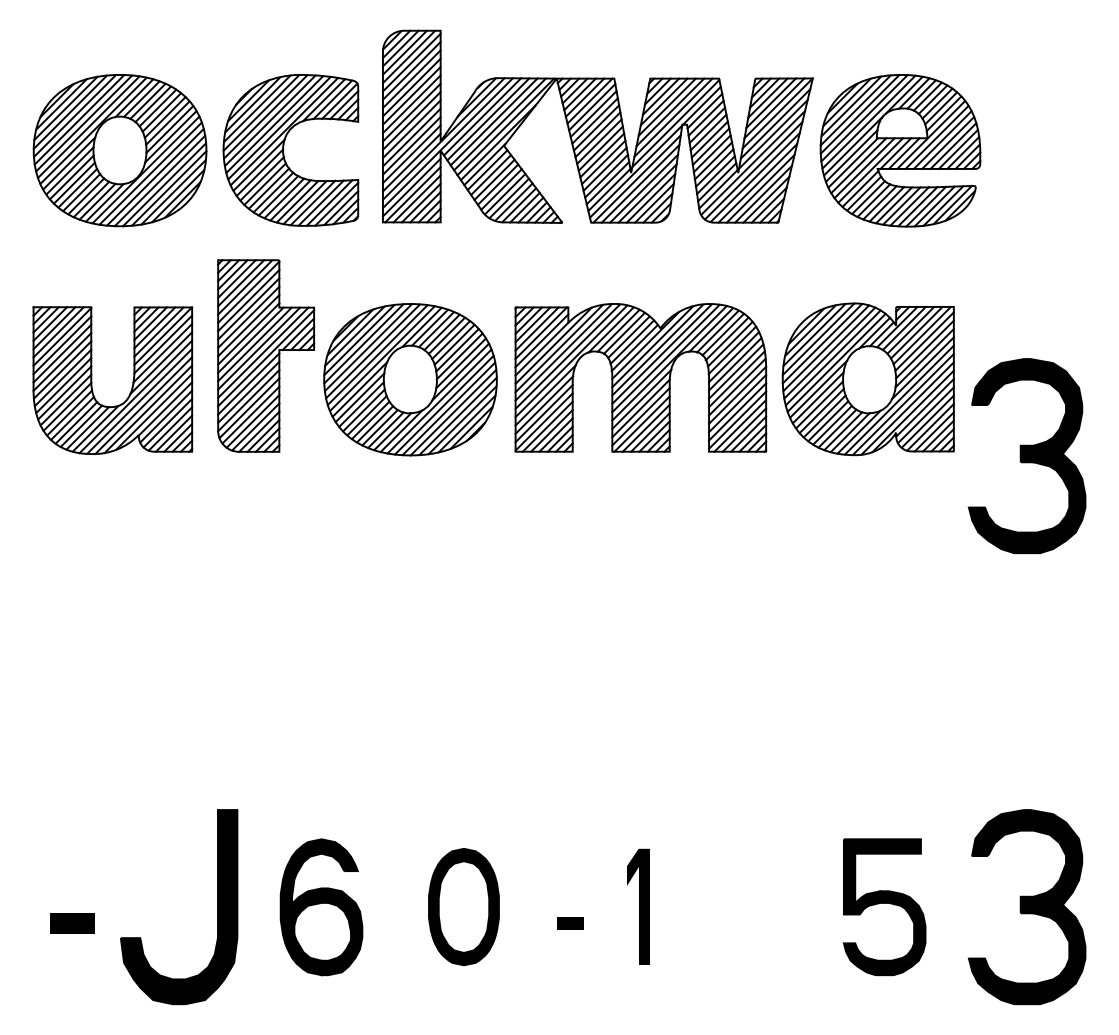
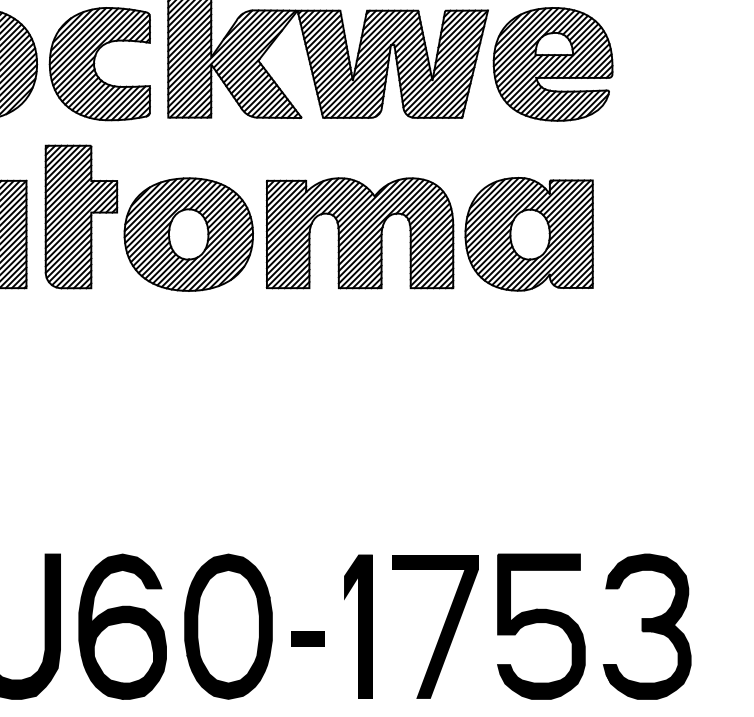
part: (1026, 456) -> (646, 291), removed
part: (463, 906) -> (228, 626), size x1.67
part: (638, 906) -> (358, 626), size x1.67
part: (321, 907) -> (122, 627), size x1.43
part: (884, 907) -> (541, 627), size x1.43
part: (751, 909) -> (442, 628), added
part: (570, 923) -> (307, 638), size x1.67

